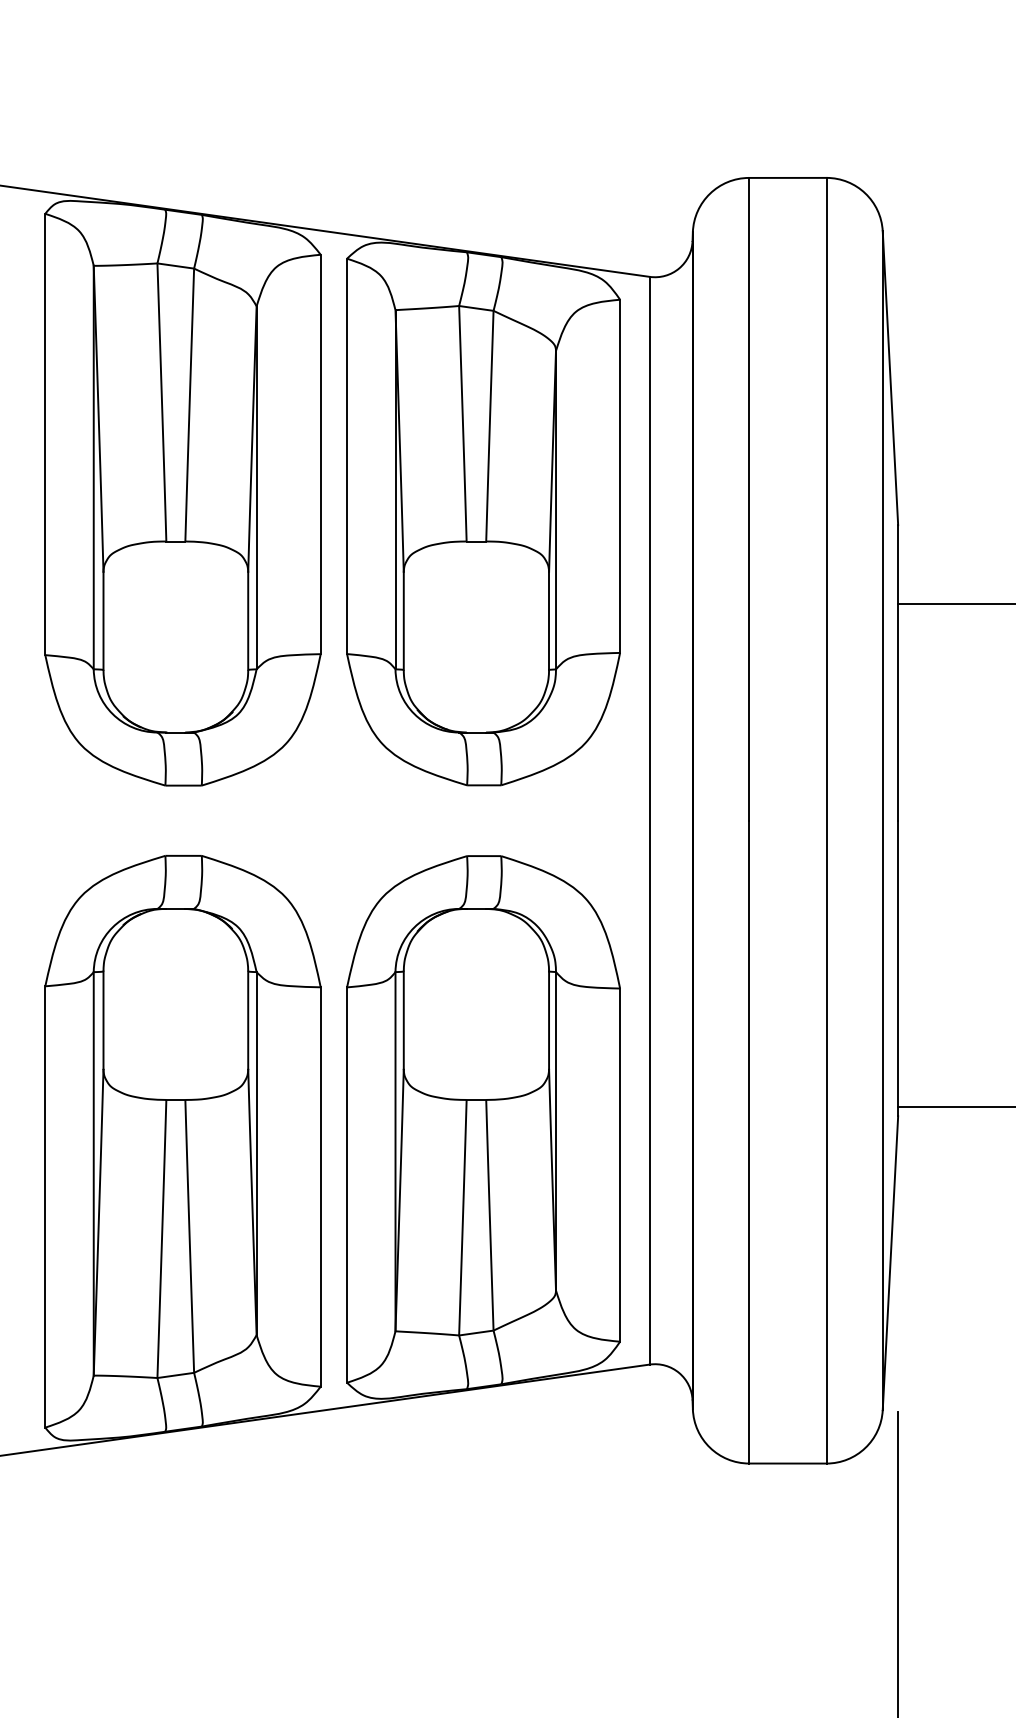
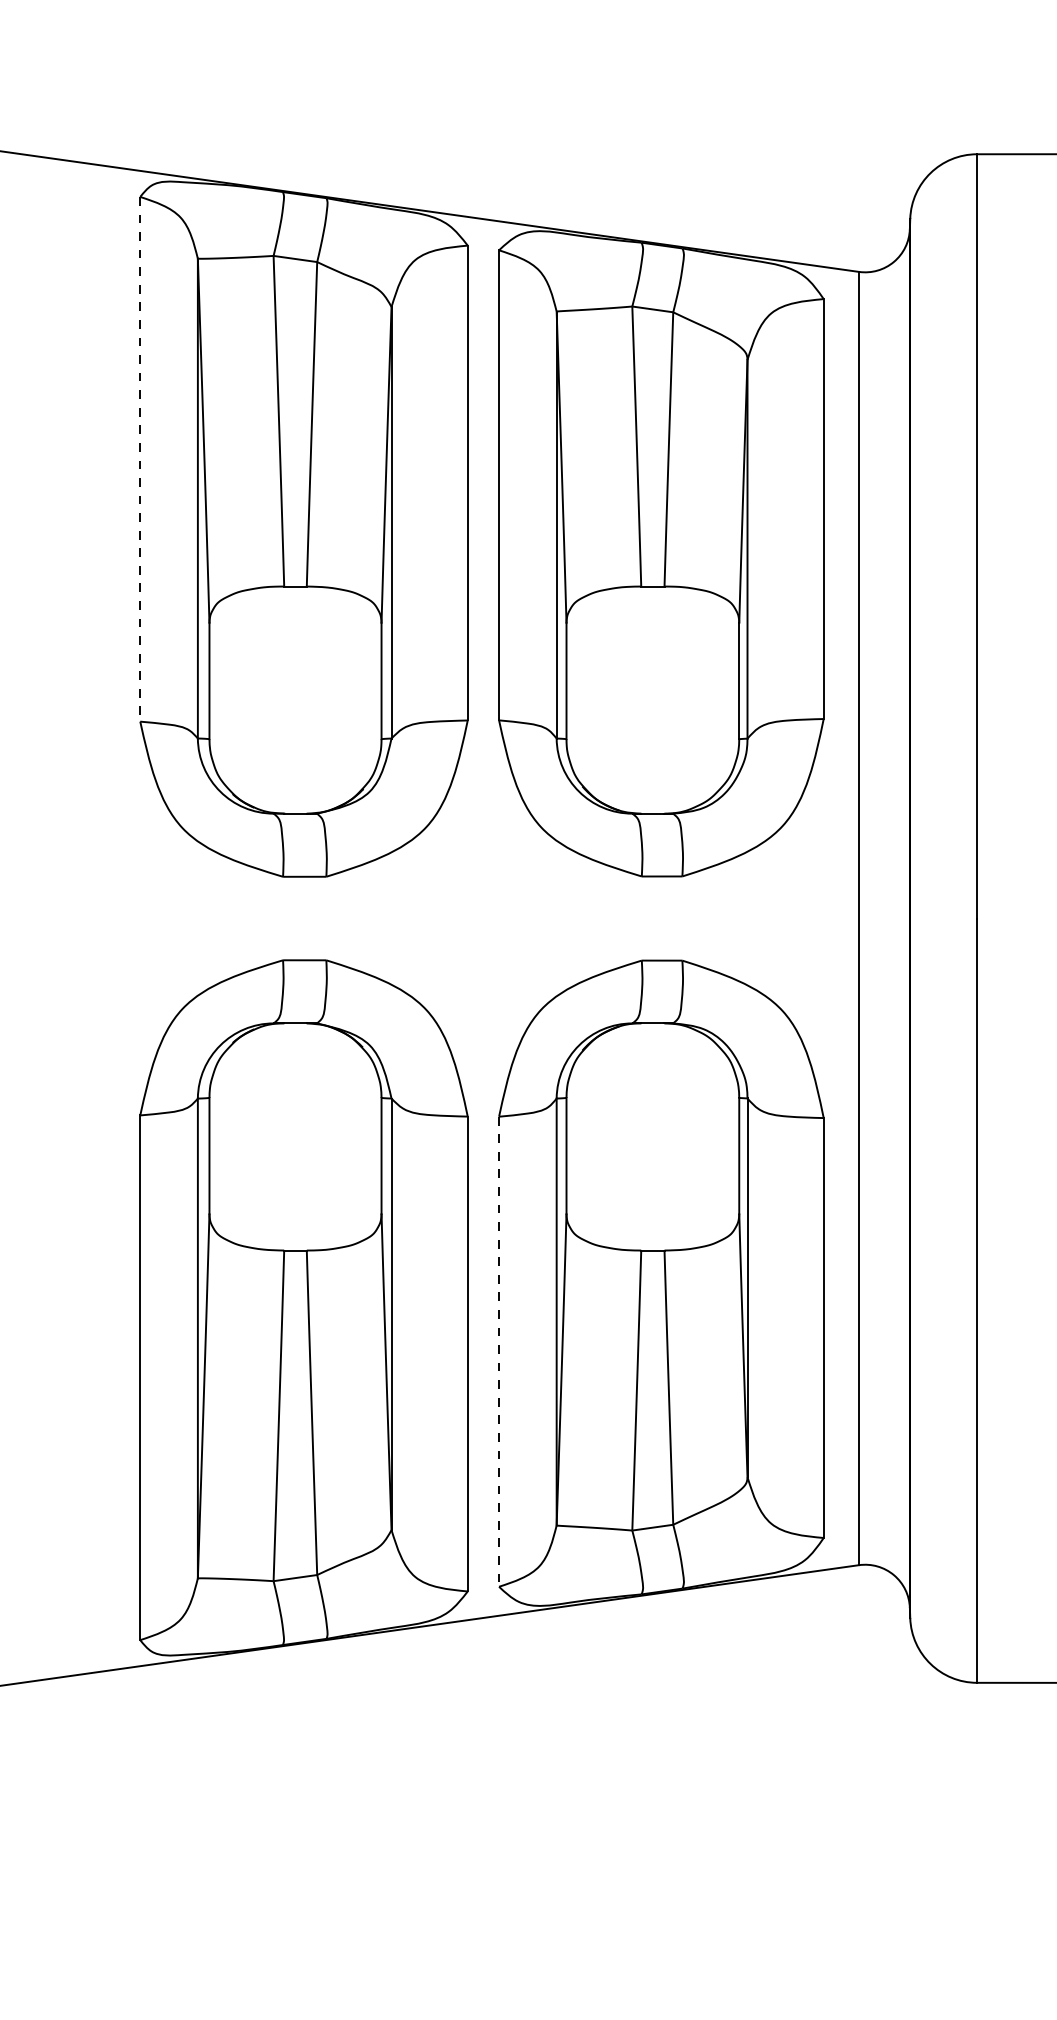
line: (45, 434) -> (140, 459), solid -> dashed
line: (347, 1185) -> (499, 1352), solid -> dashed

